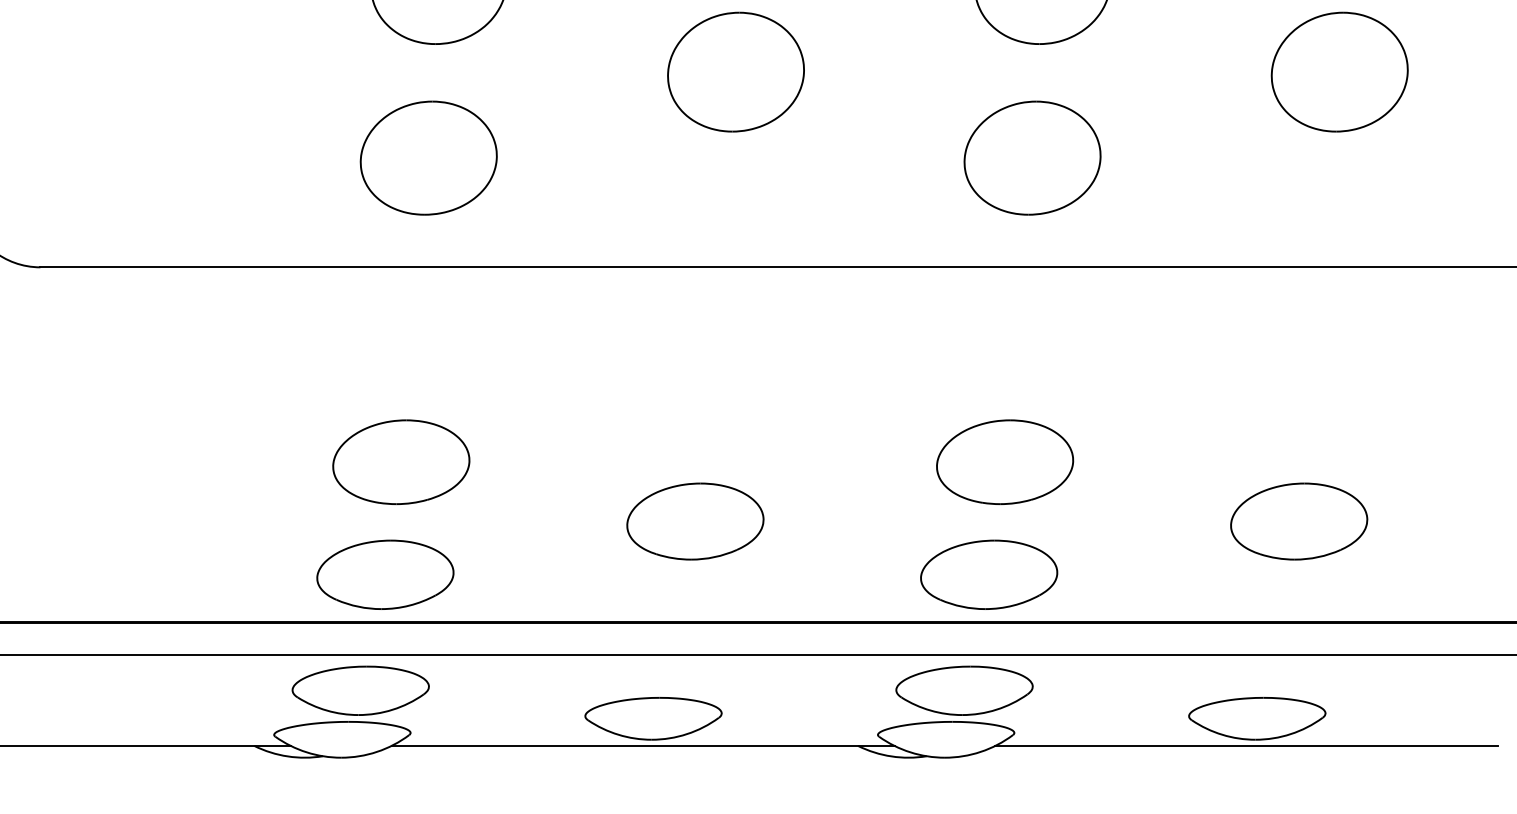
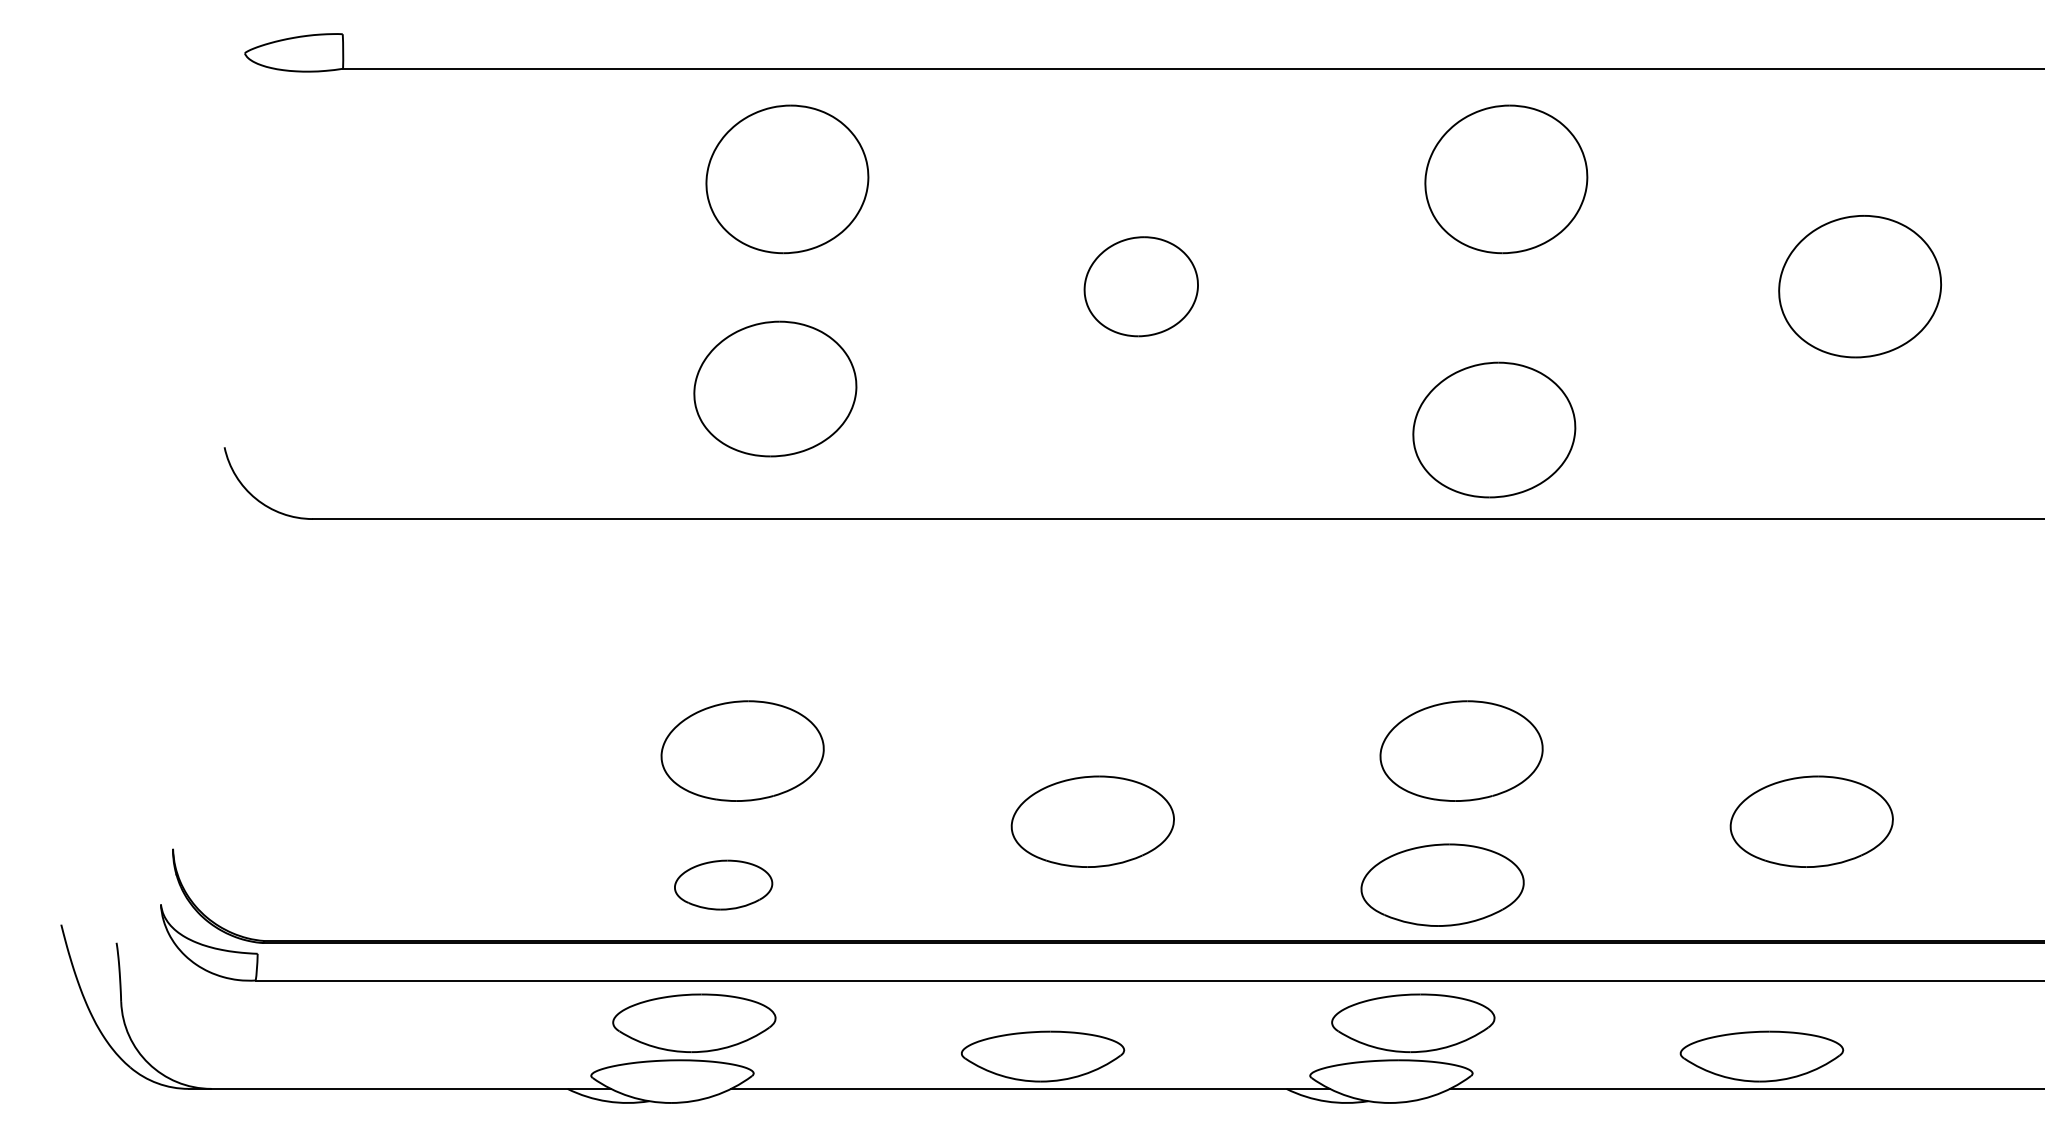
part: (736, 72) -> (1141, 286), size x0.7
part: (1032, 157) -> (1494, 429), moved
part: (385, 574) -> (723, 884), size x0.6

